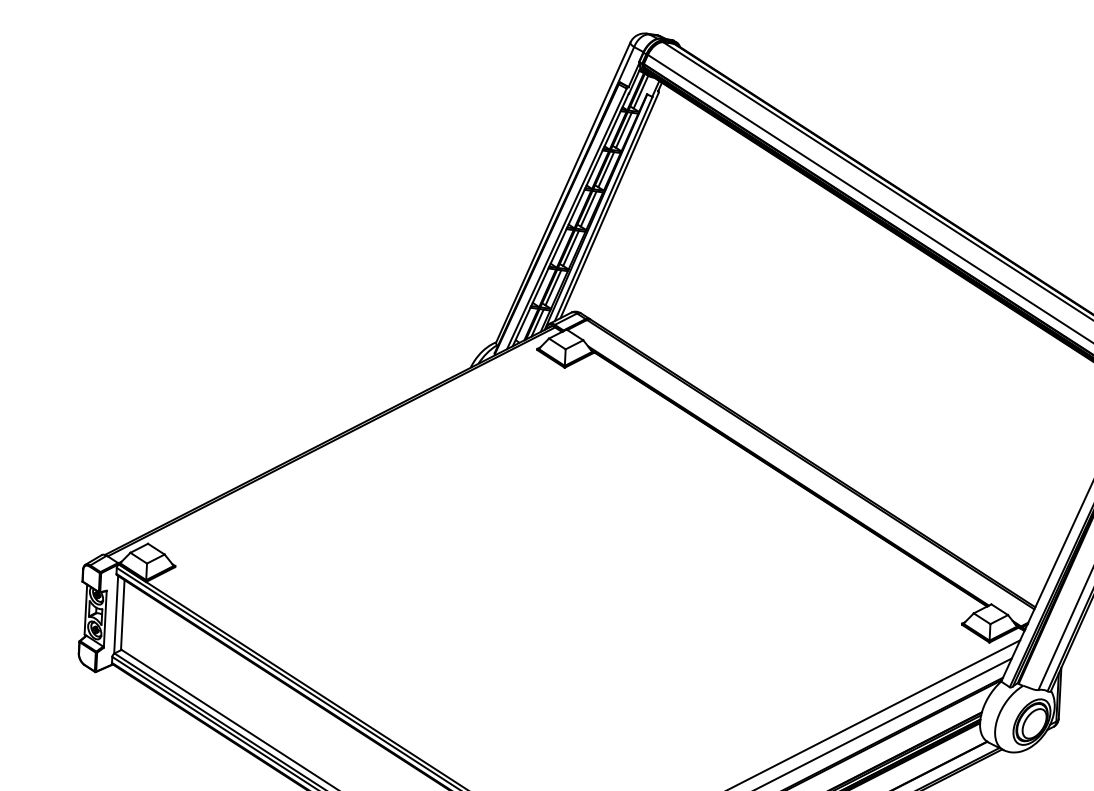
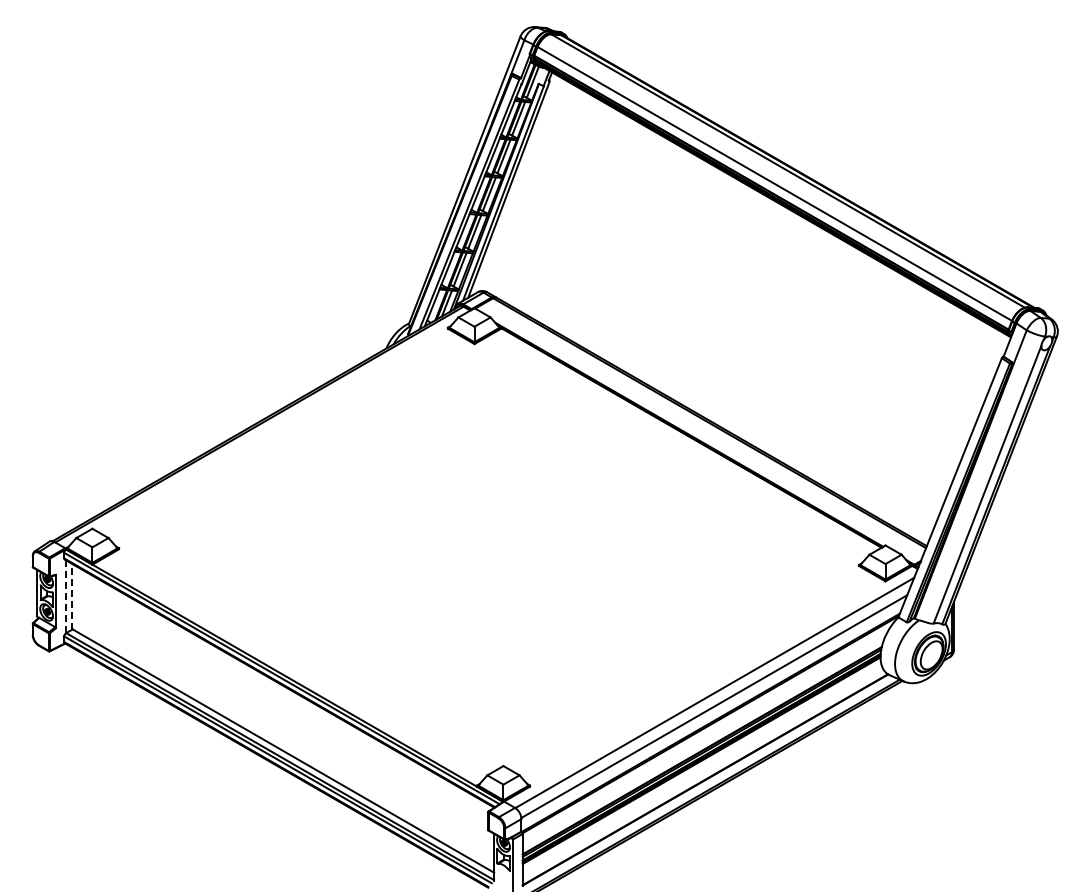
line: (115, 614) -> (65, 596), solid -> dashed
line: (123, 614) -> (72, 596), solid -> dashed

